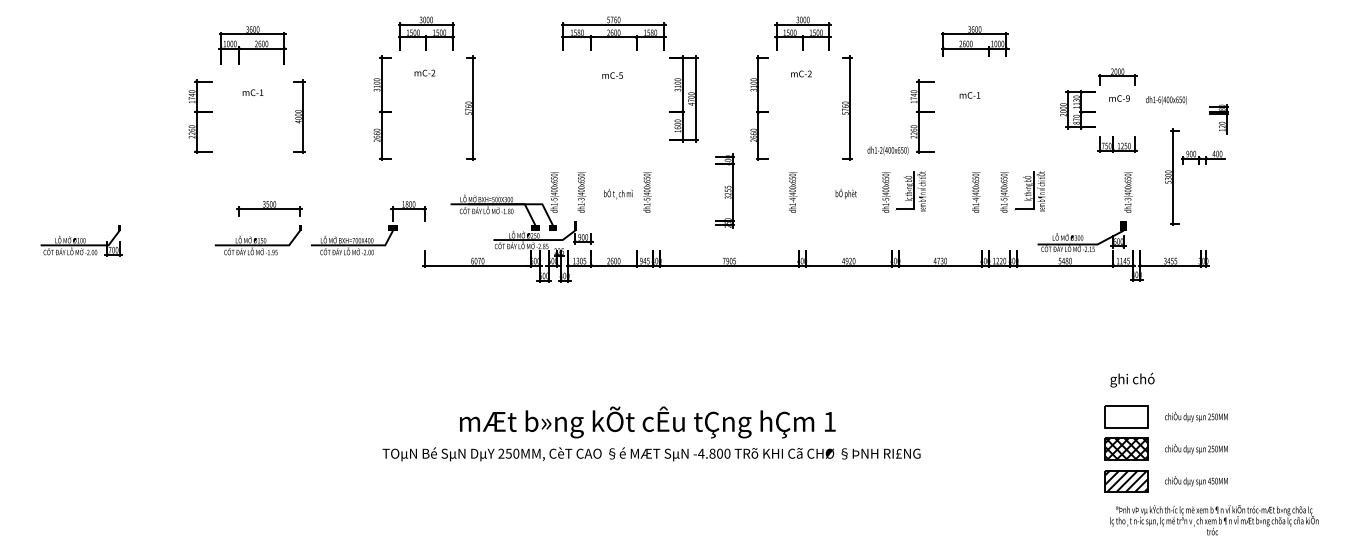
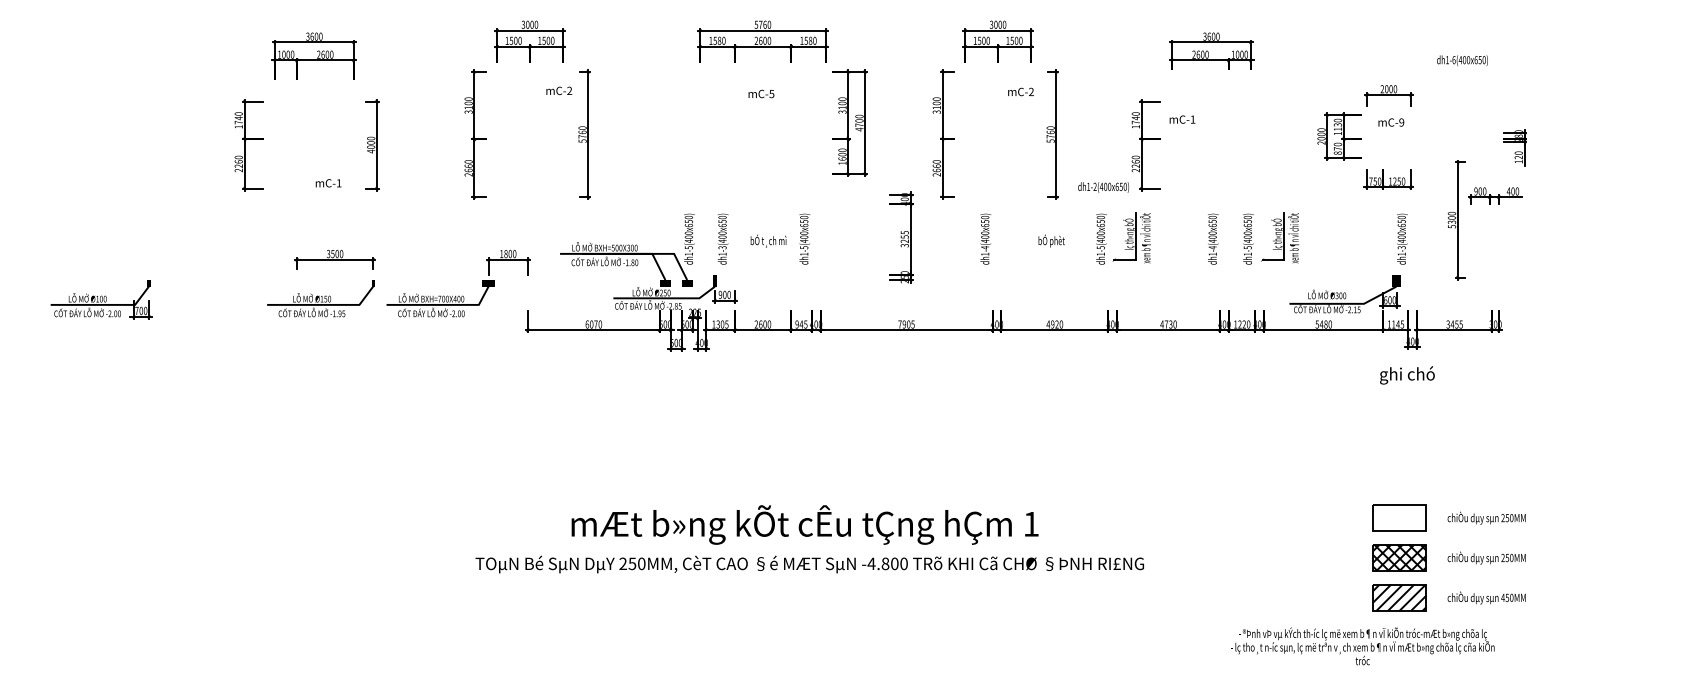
text: (425, 72) -> (559, 90), moved
text: (801, 73) -> (1020, 91), moved
text: (252, 92) -> (328, 183), moved
text: (970, 95) -> (1182, 119), moved
text: (1166, 100) -> (1462, 60), moved
text: (1132, 380) -> (1407, 375), moved
text: (1212, 520) -> (1362, 646), moved

